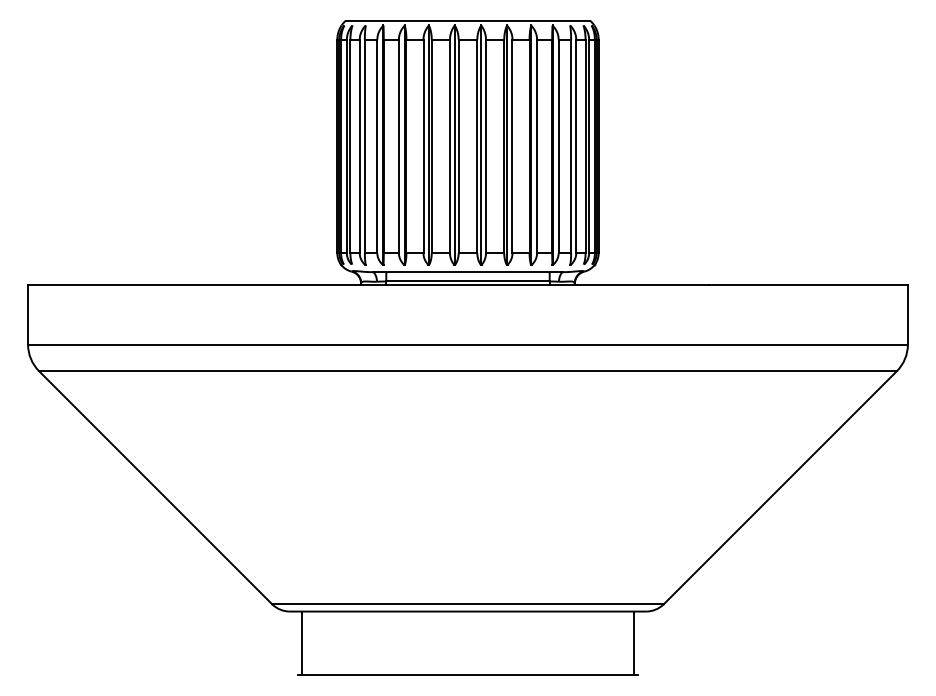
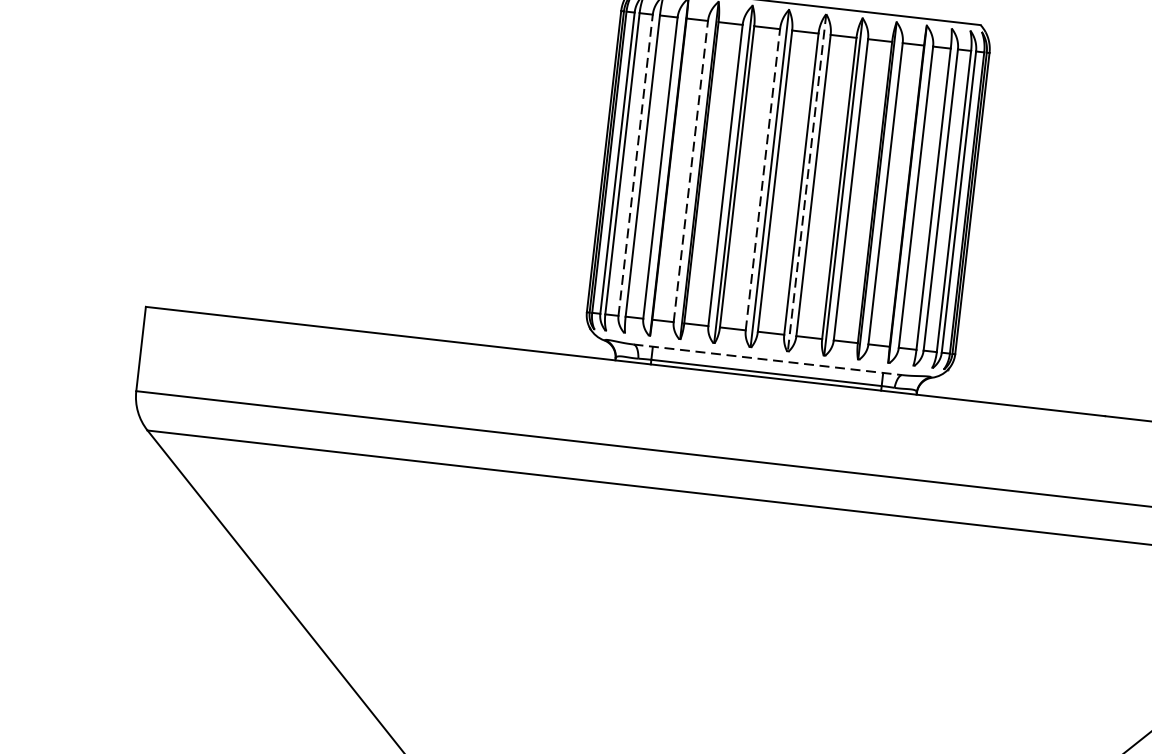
line: (481, 145) -> (807, 183), solid -> dashed
line: (359, 146) -> (635, 165), solid -> dashed
line: (398, 146) -> (690, 171), solid -> dashed
line: (450, 146) -> (763, 179), solid -> dashed
line: (468, 272) -> (768, 360), solid -> dashed

